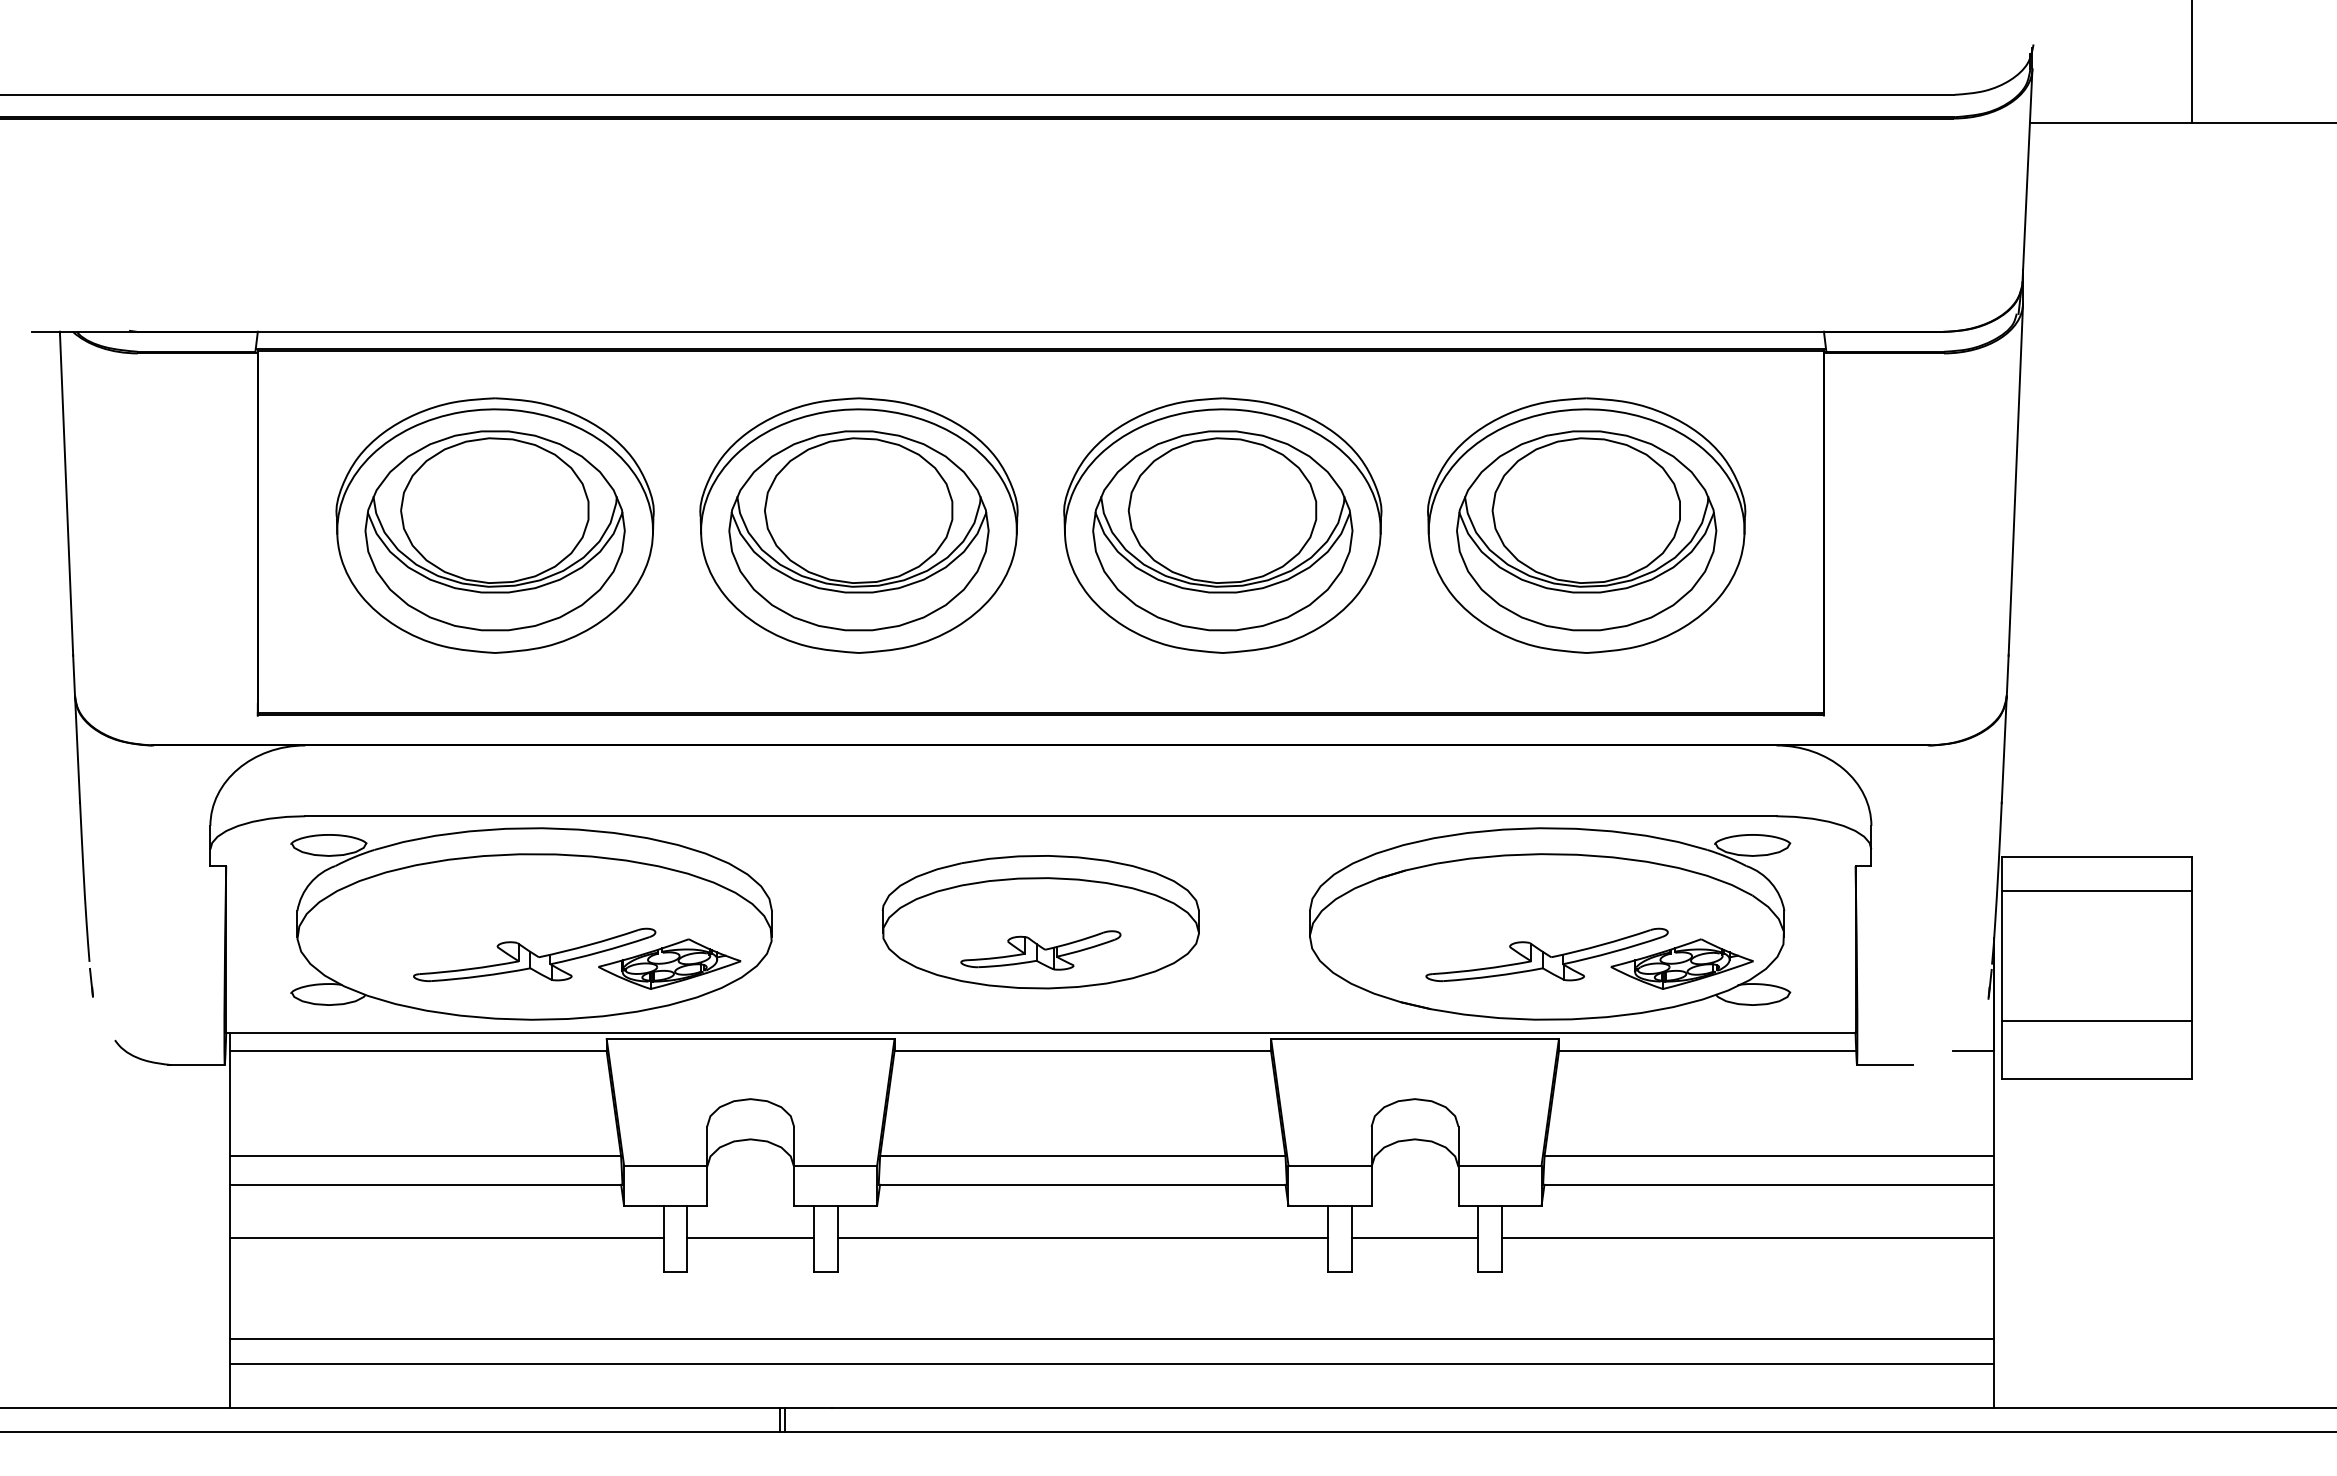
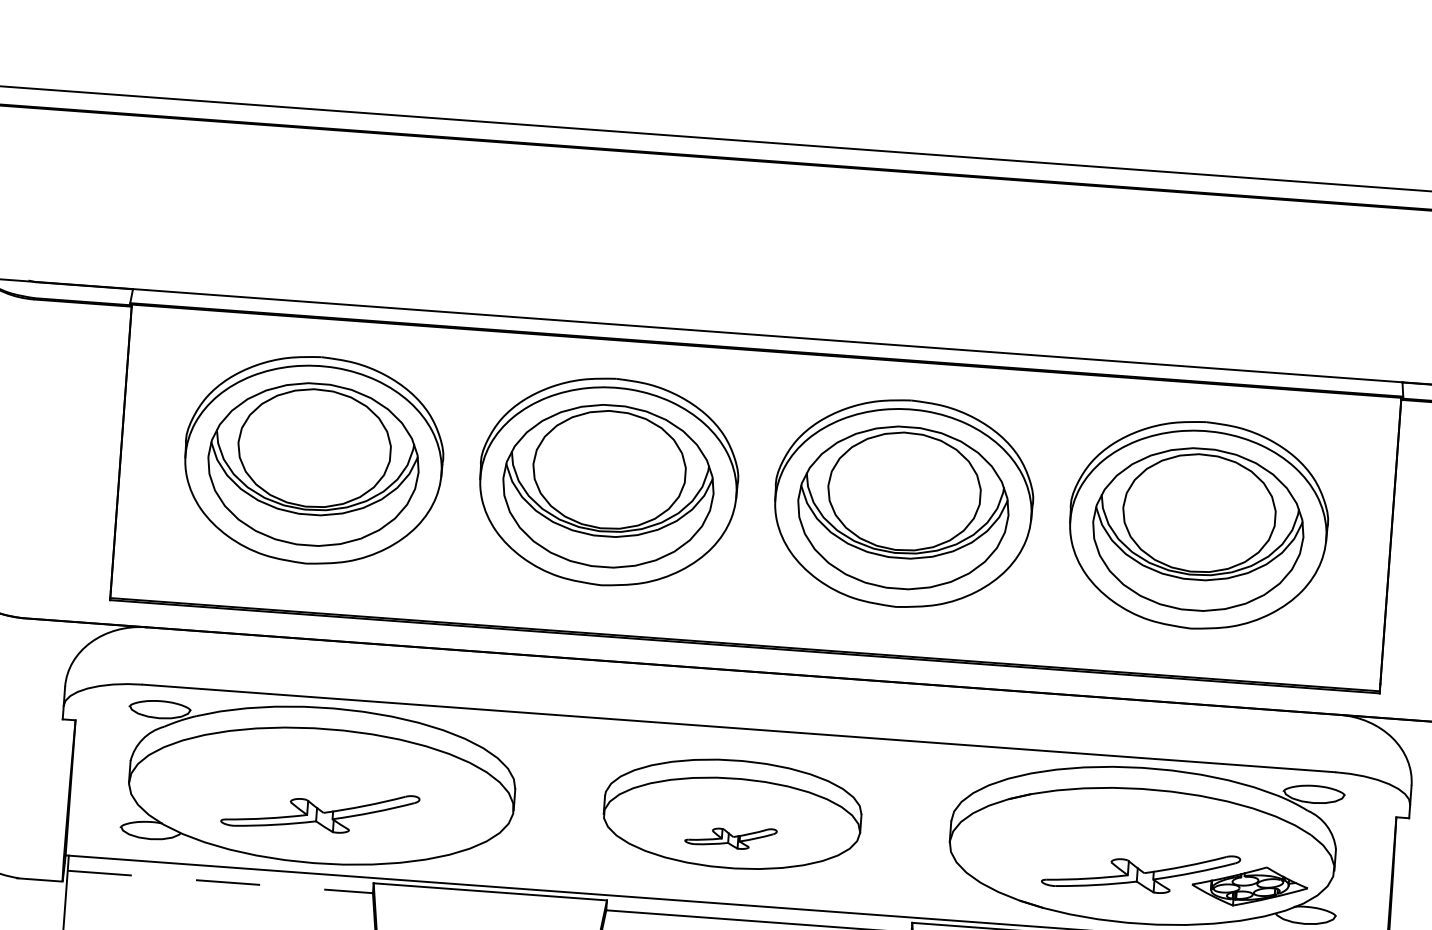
part: (1040, 950) -> (730, 837), size x0.7
part: (669, 963) -> (429, 825), removed
line: (418, 1051) -> (220, 882), solid -> dashed

